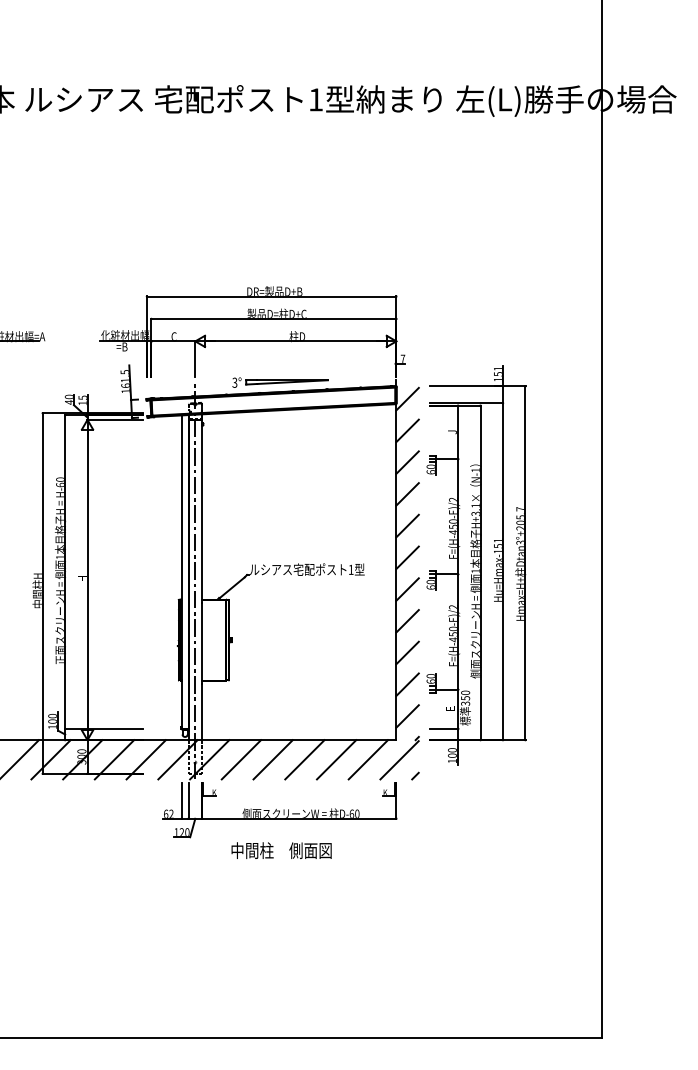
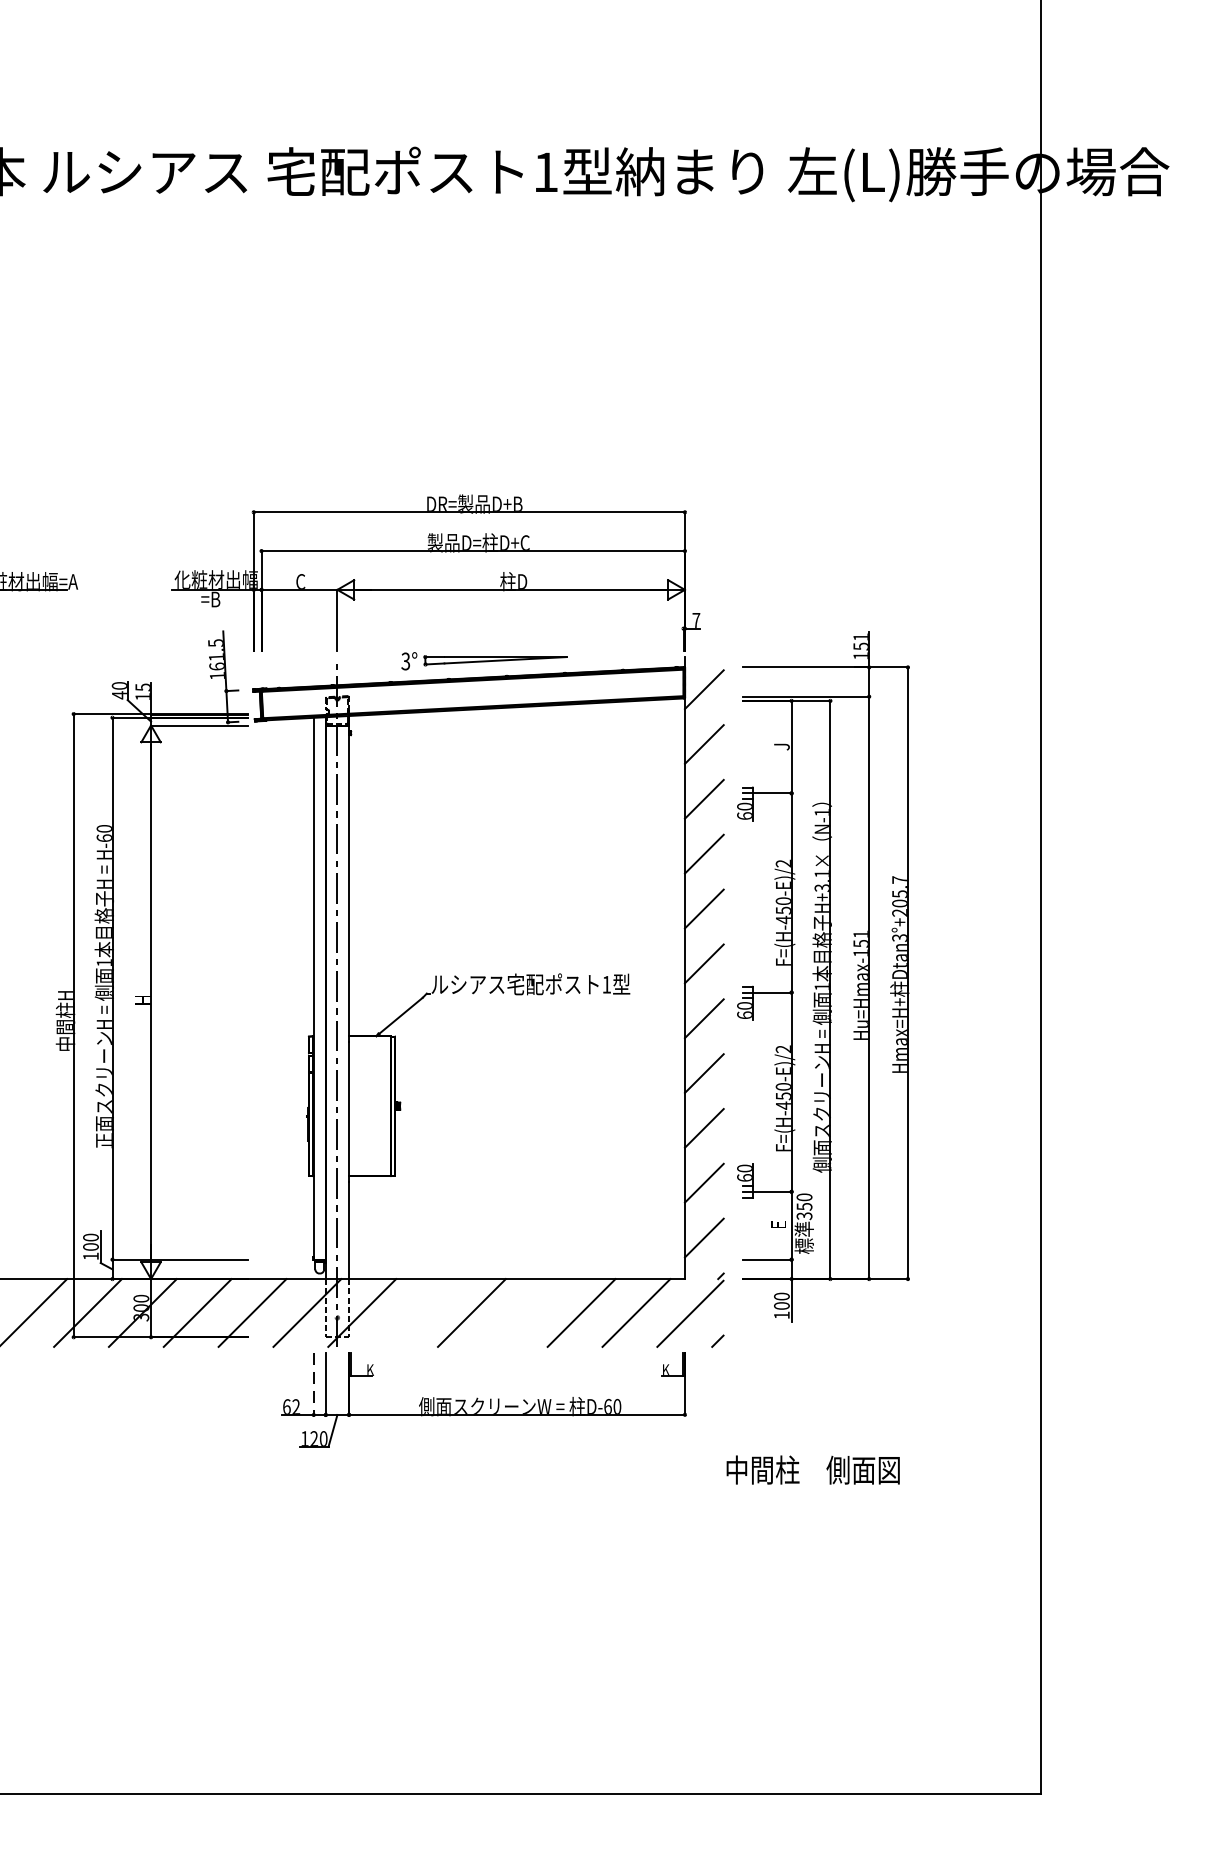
line: (241, 759) -> (417, 1312), removed
line: (304, 759) -> (526, 1312), removed
line: (181, 801) -> (313, 1385), solid -> dashed
text: (281, 850) -> (813, 1469), moved

